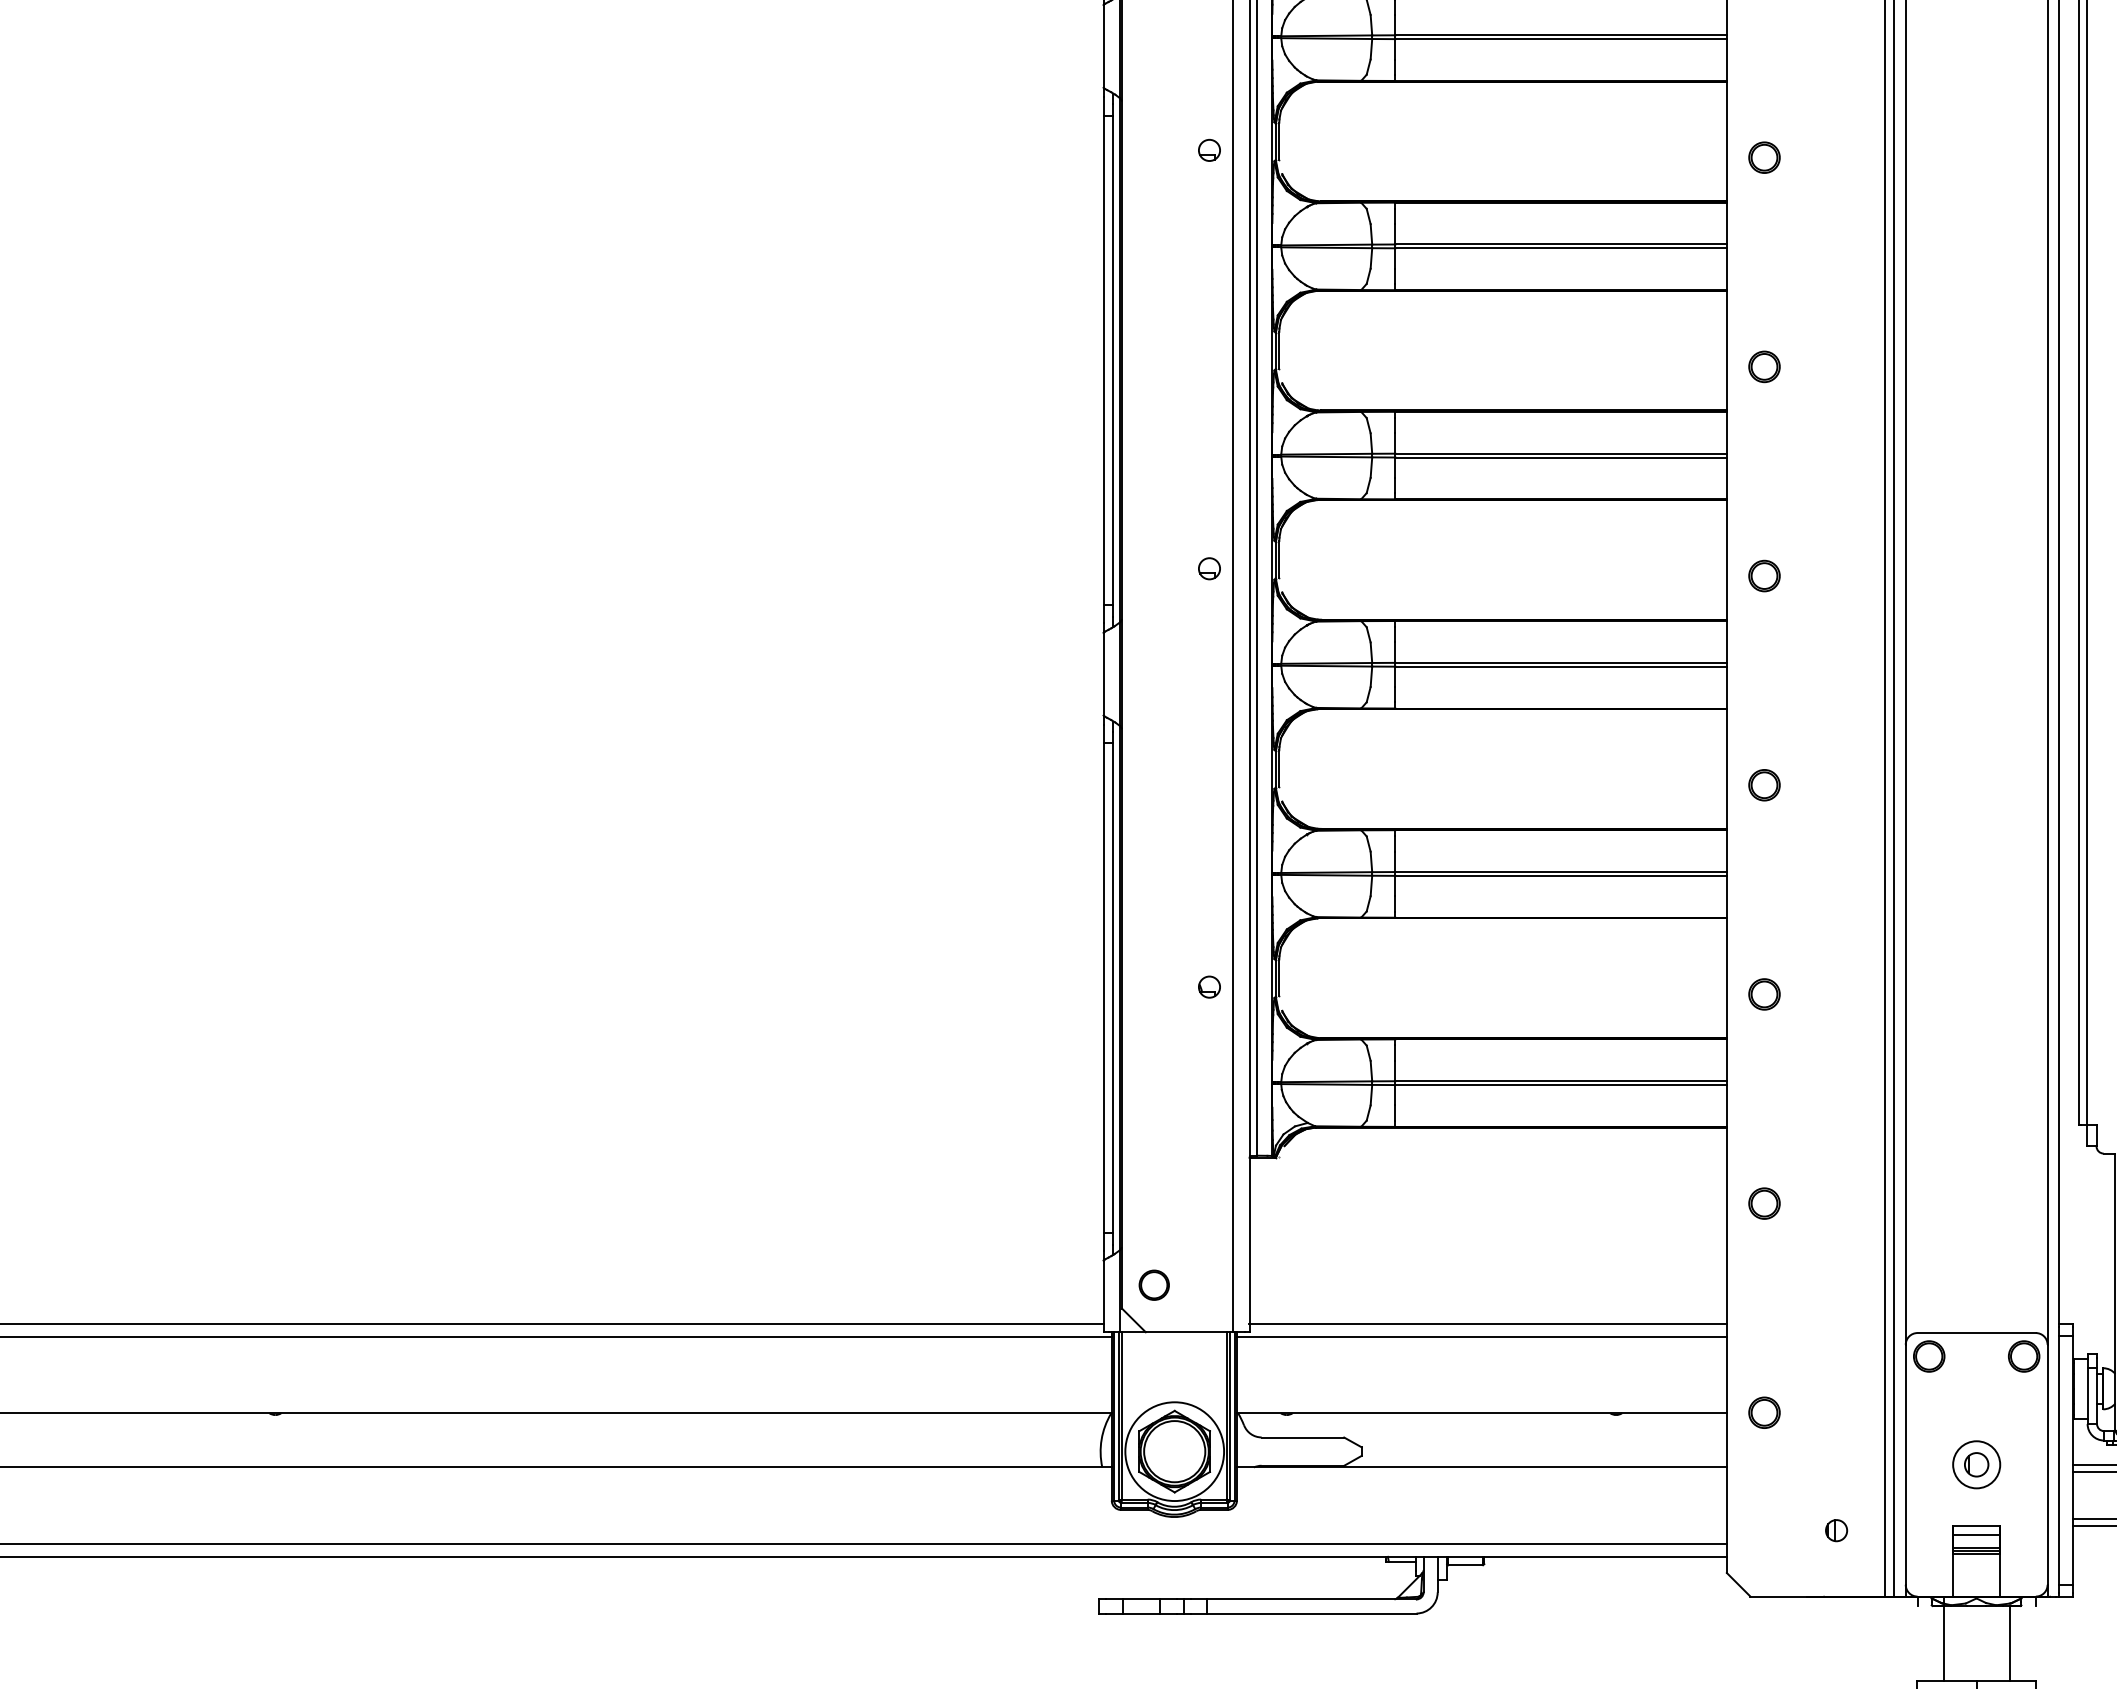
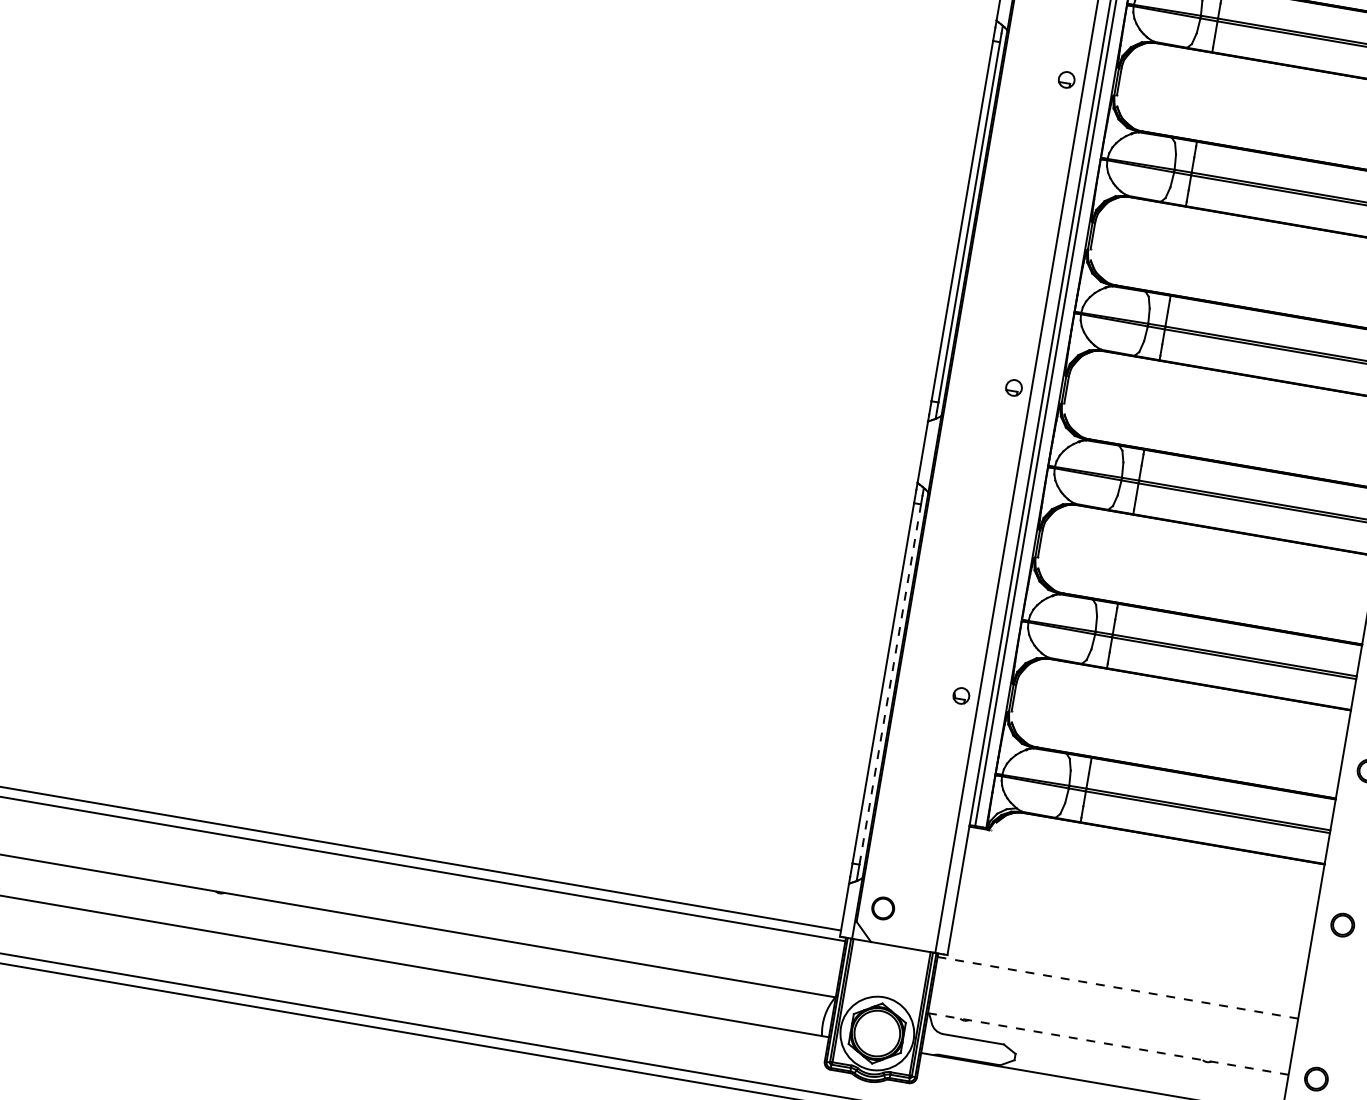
line: (1113, 988) -> (890, 684), solid -> dashed
line: (1487, 1323) -> (1123, 978), removed
line: (1481, 1337) -> (1117, 988), solid -> dashed
line: (1481, 1413) -> (1107, 1044), solid -> dashed

